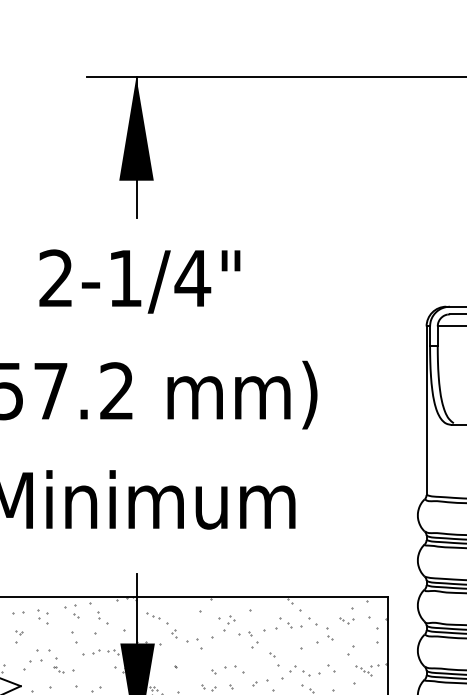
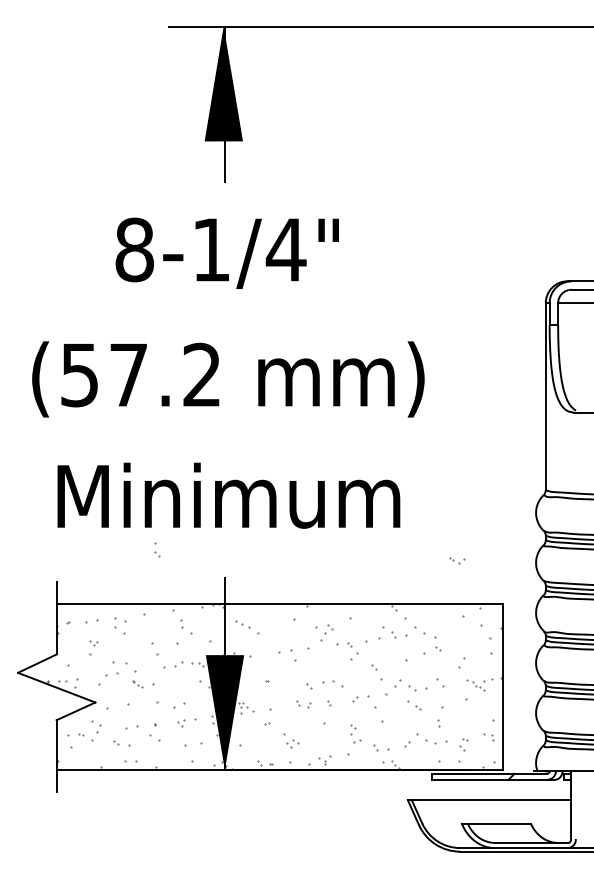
text: (56, 278) -> (134, 249), 2-1/4" -> 8-1/4"
part: (76, 611) -> (157, 549), moved
part: (347, 620) -> (457, 560), moved
part: (174, 633) -> (265, 644), removed

